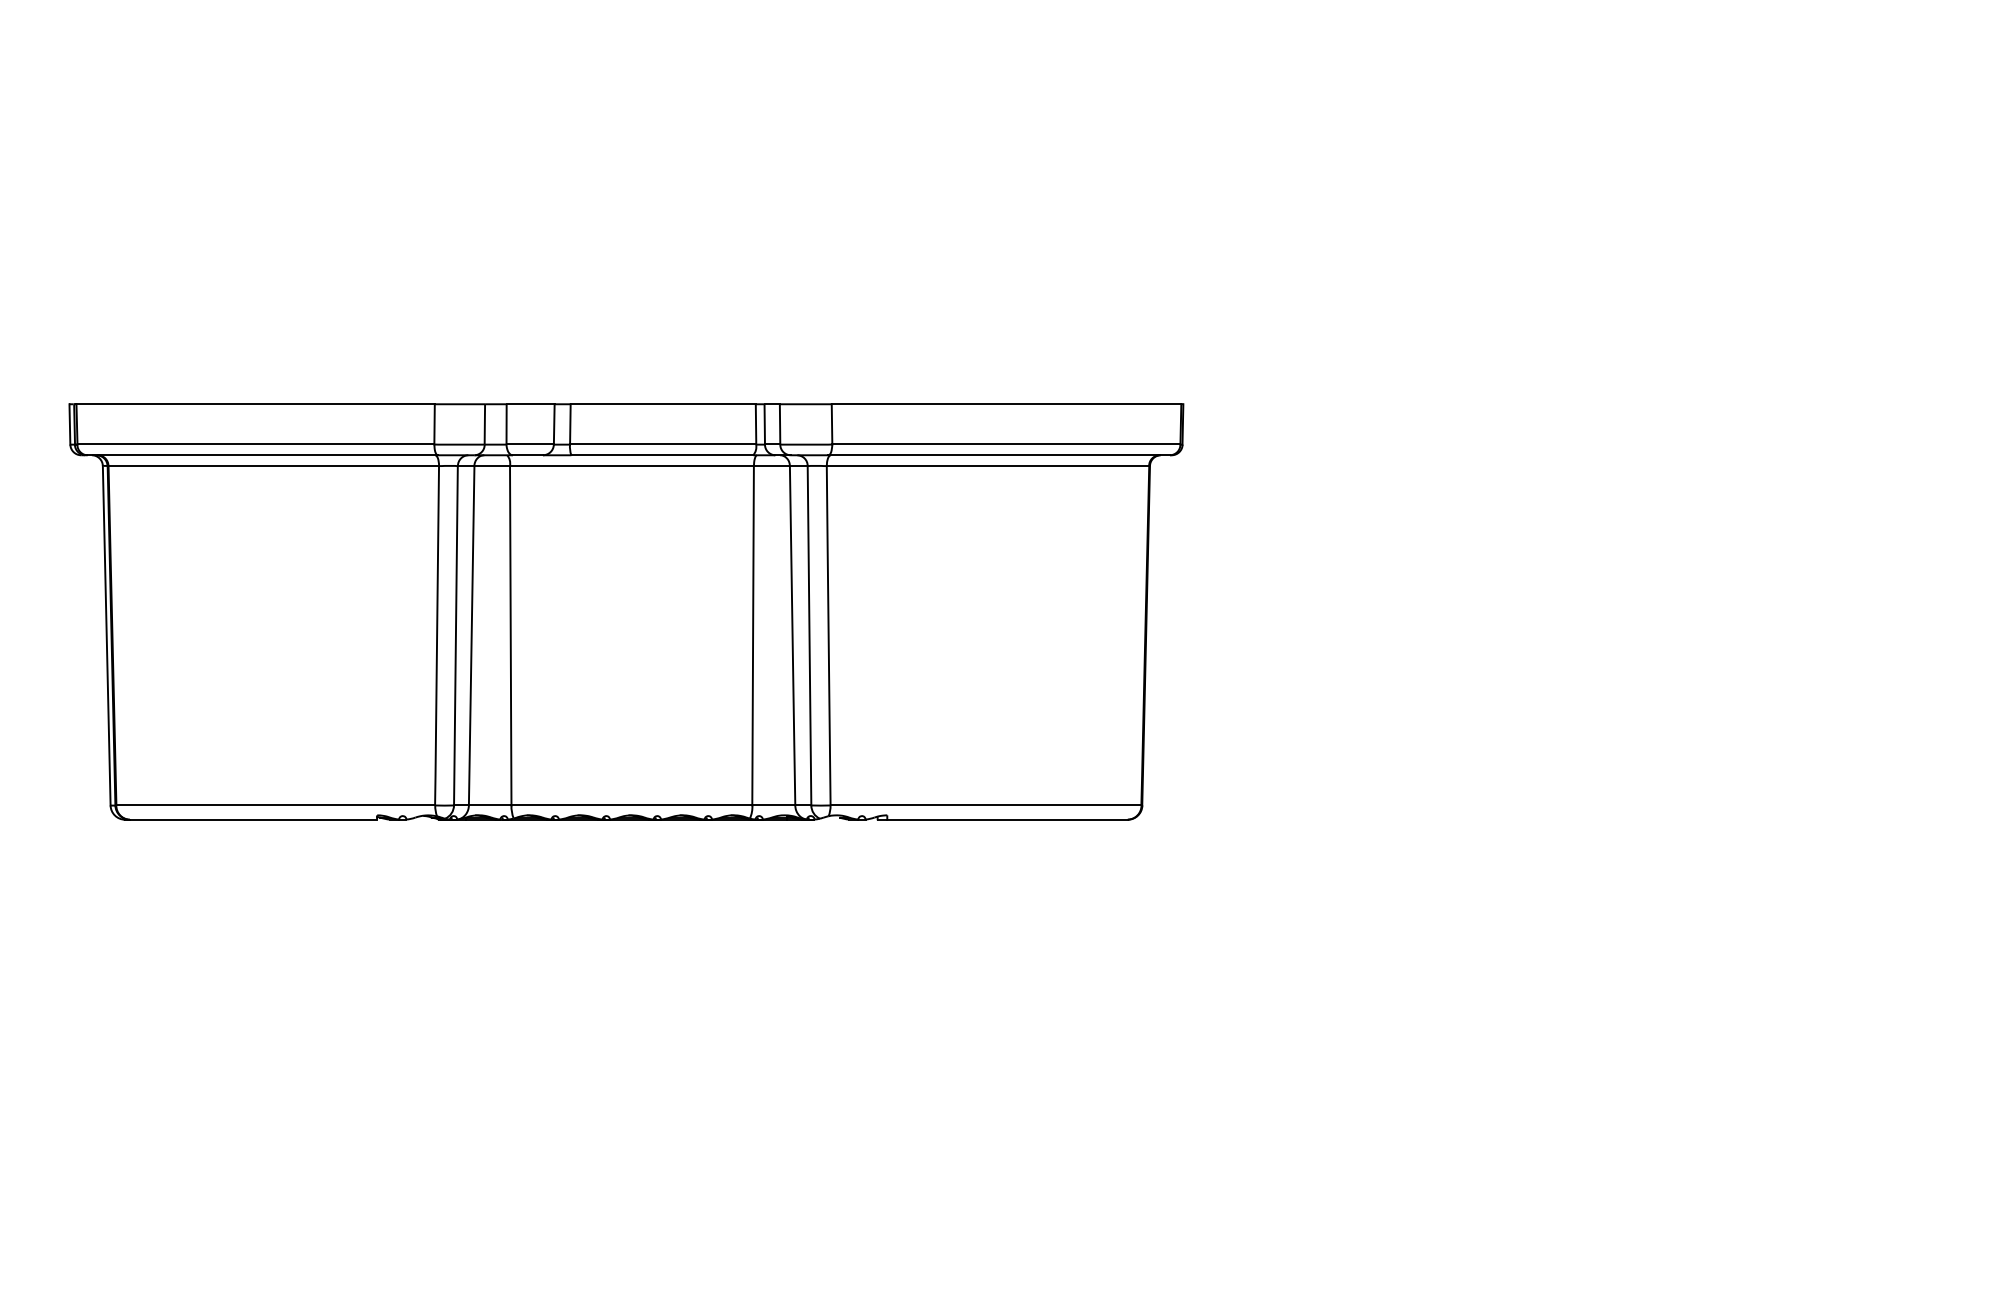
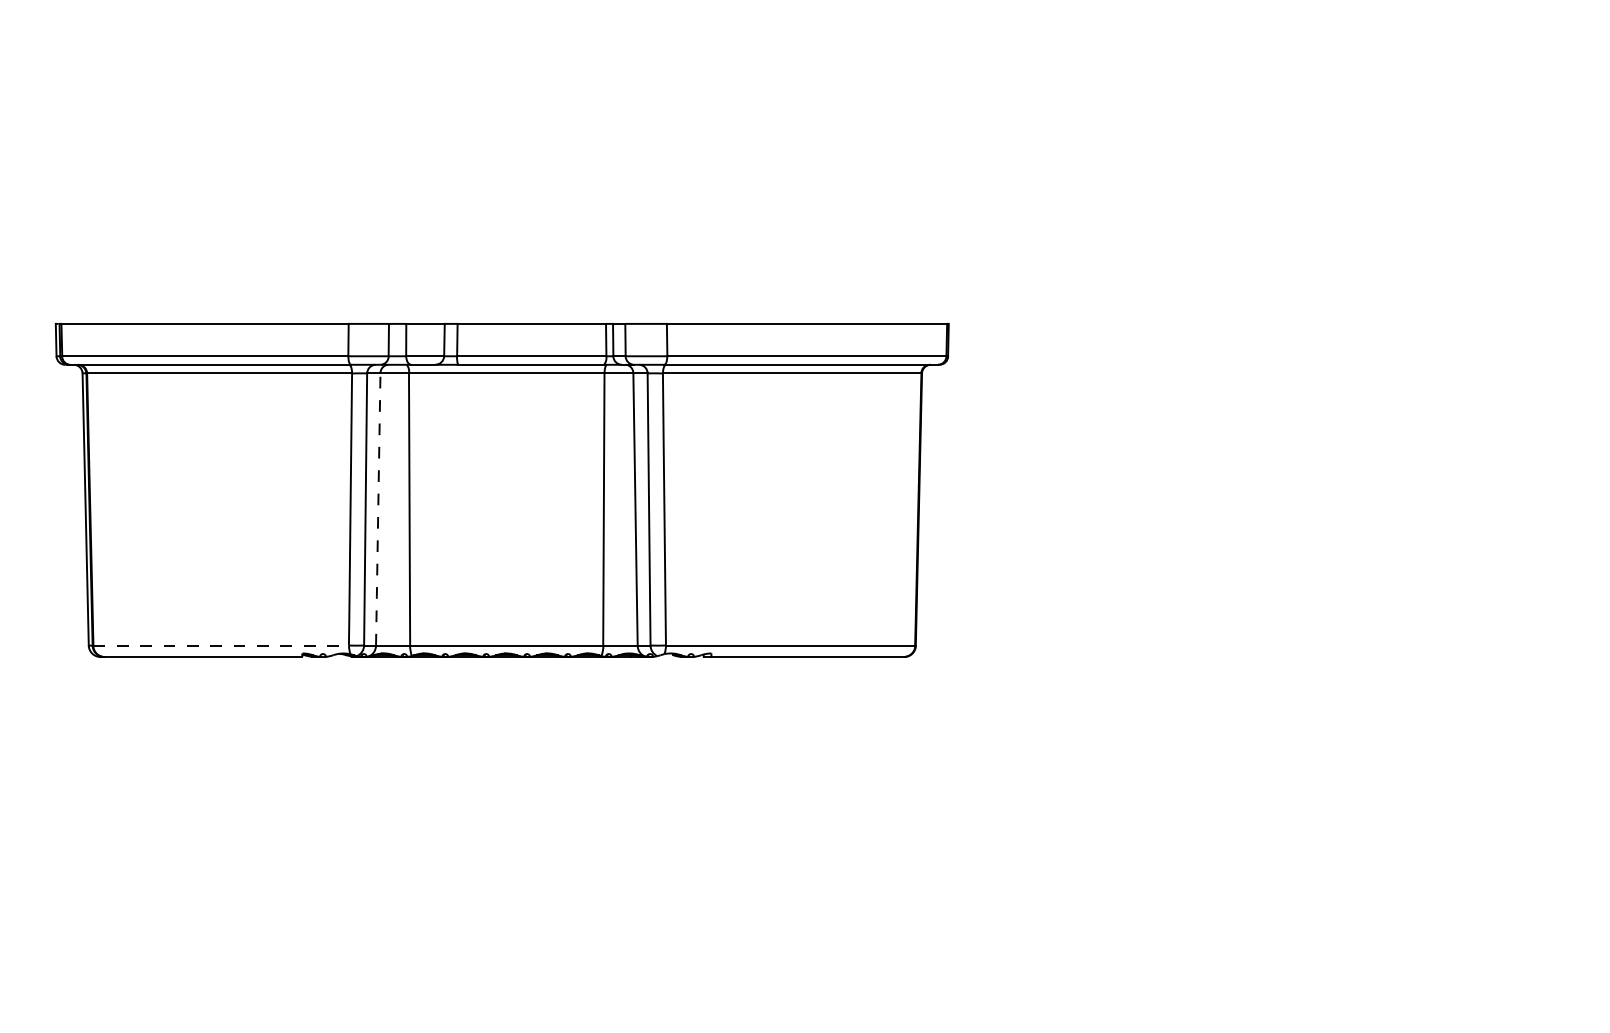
line: (471, 637) -> (378, 510), solid -> dashed
line: (276, 805) -> (221, 645), solid -> dashed

